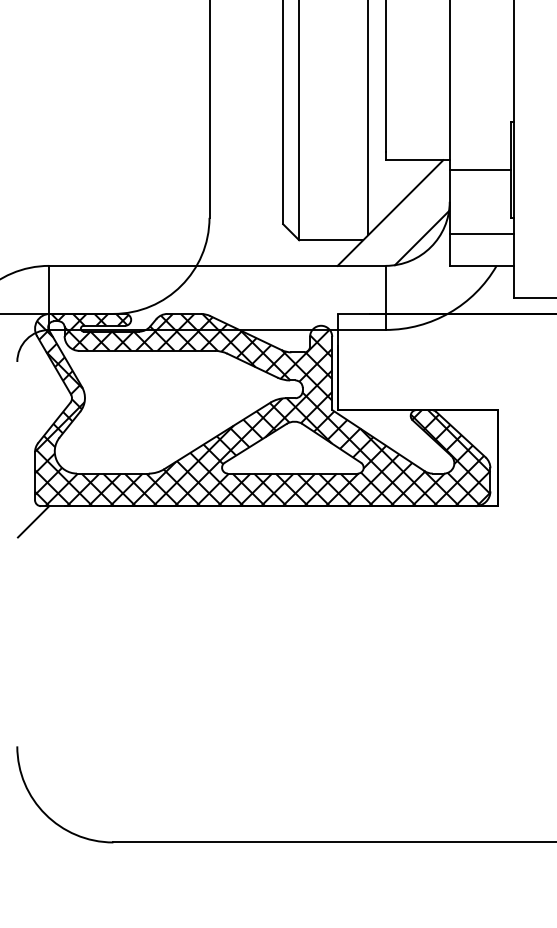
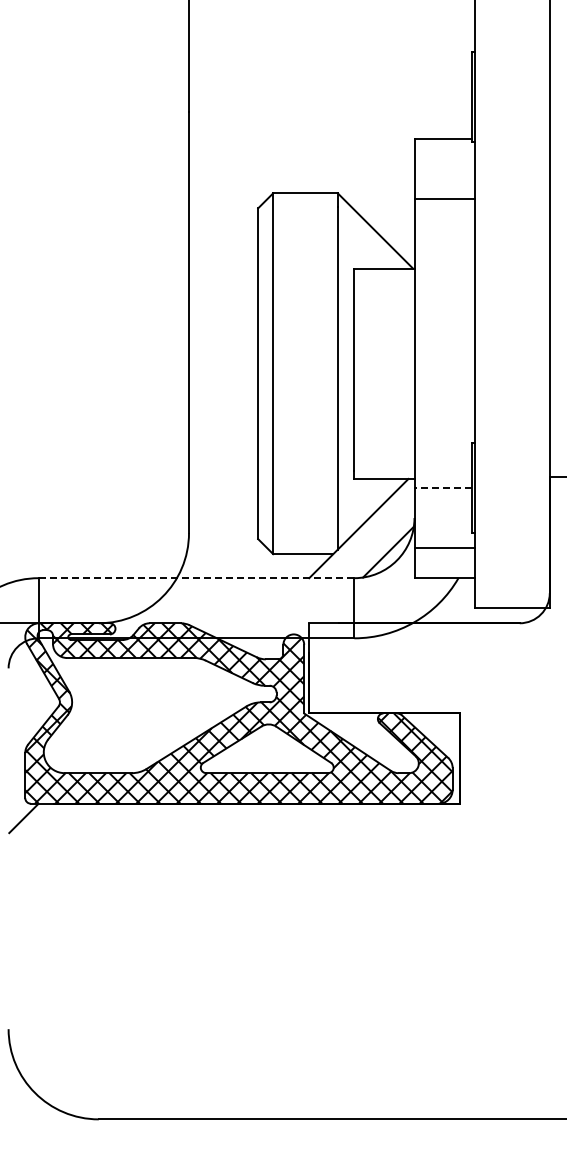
line: (480, 169) -> (443, 487), solid -> dashed
line: (217, 266) -> (196, 578), solid -> dashed

